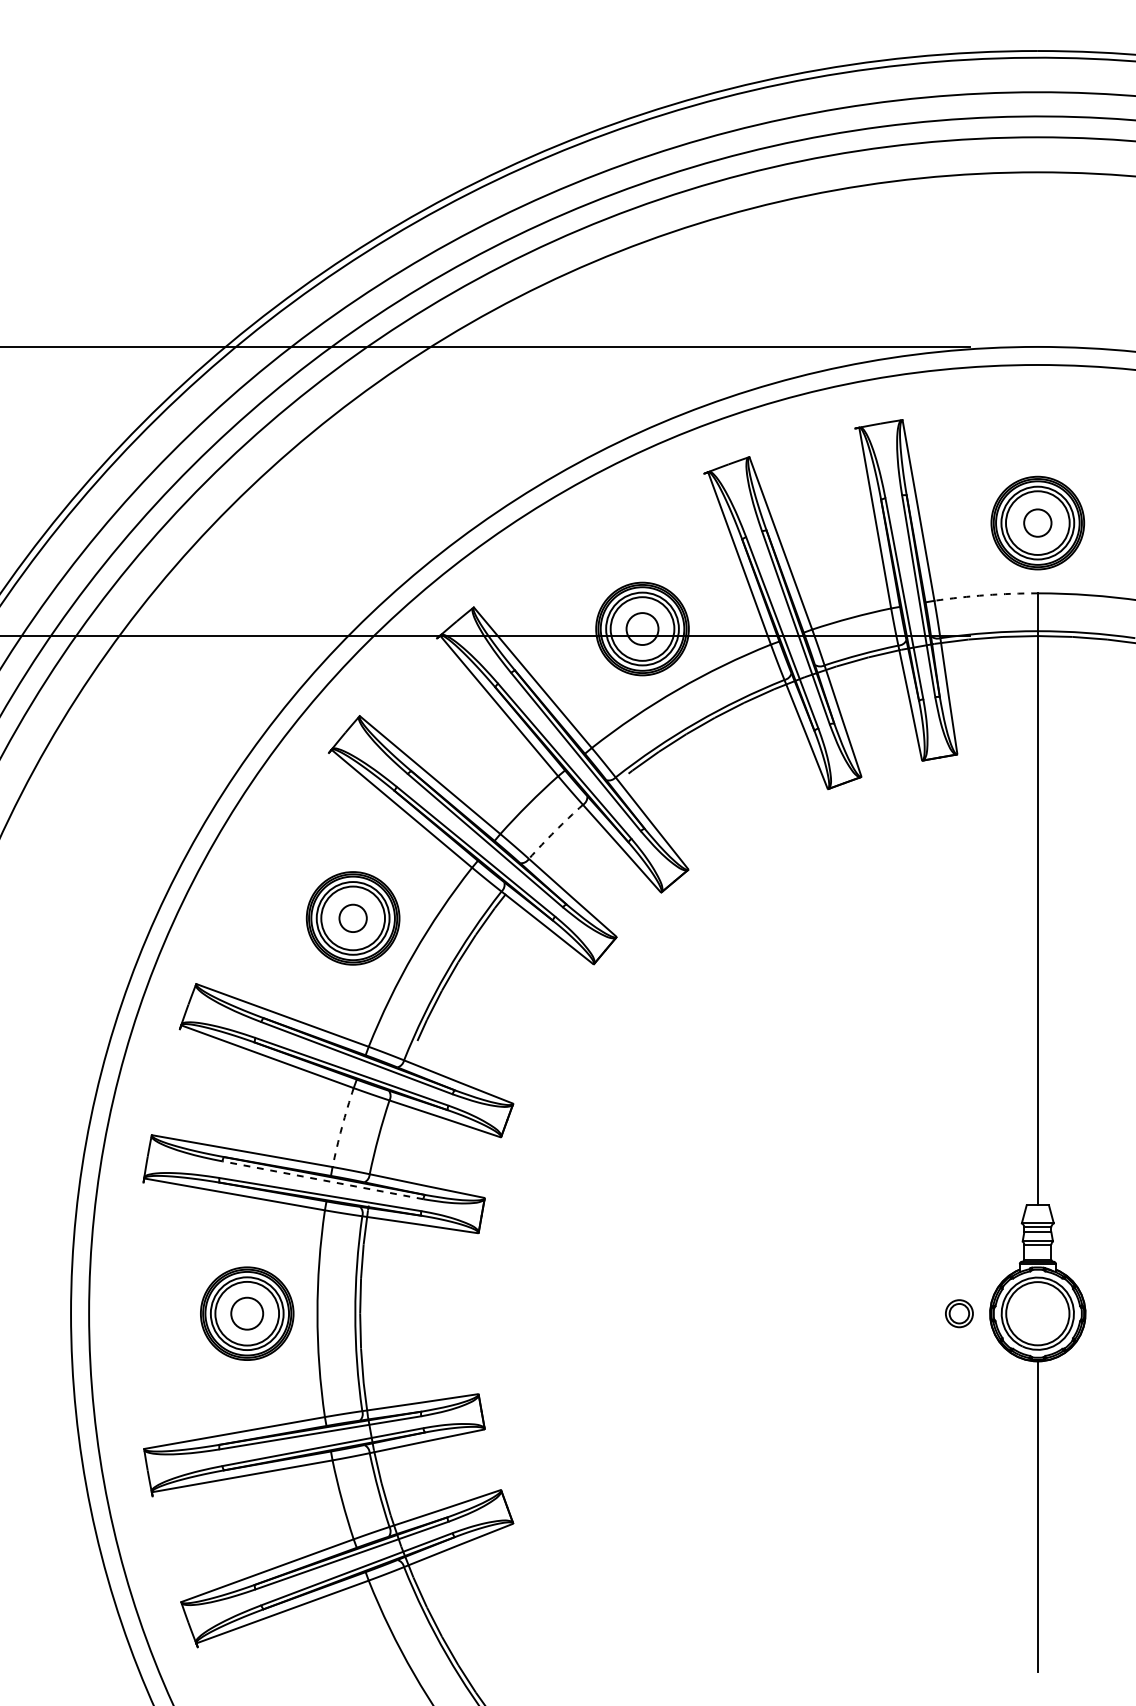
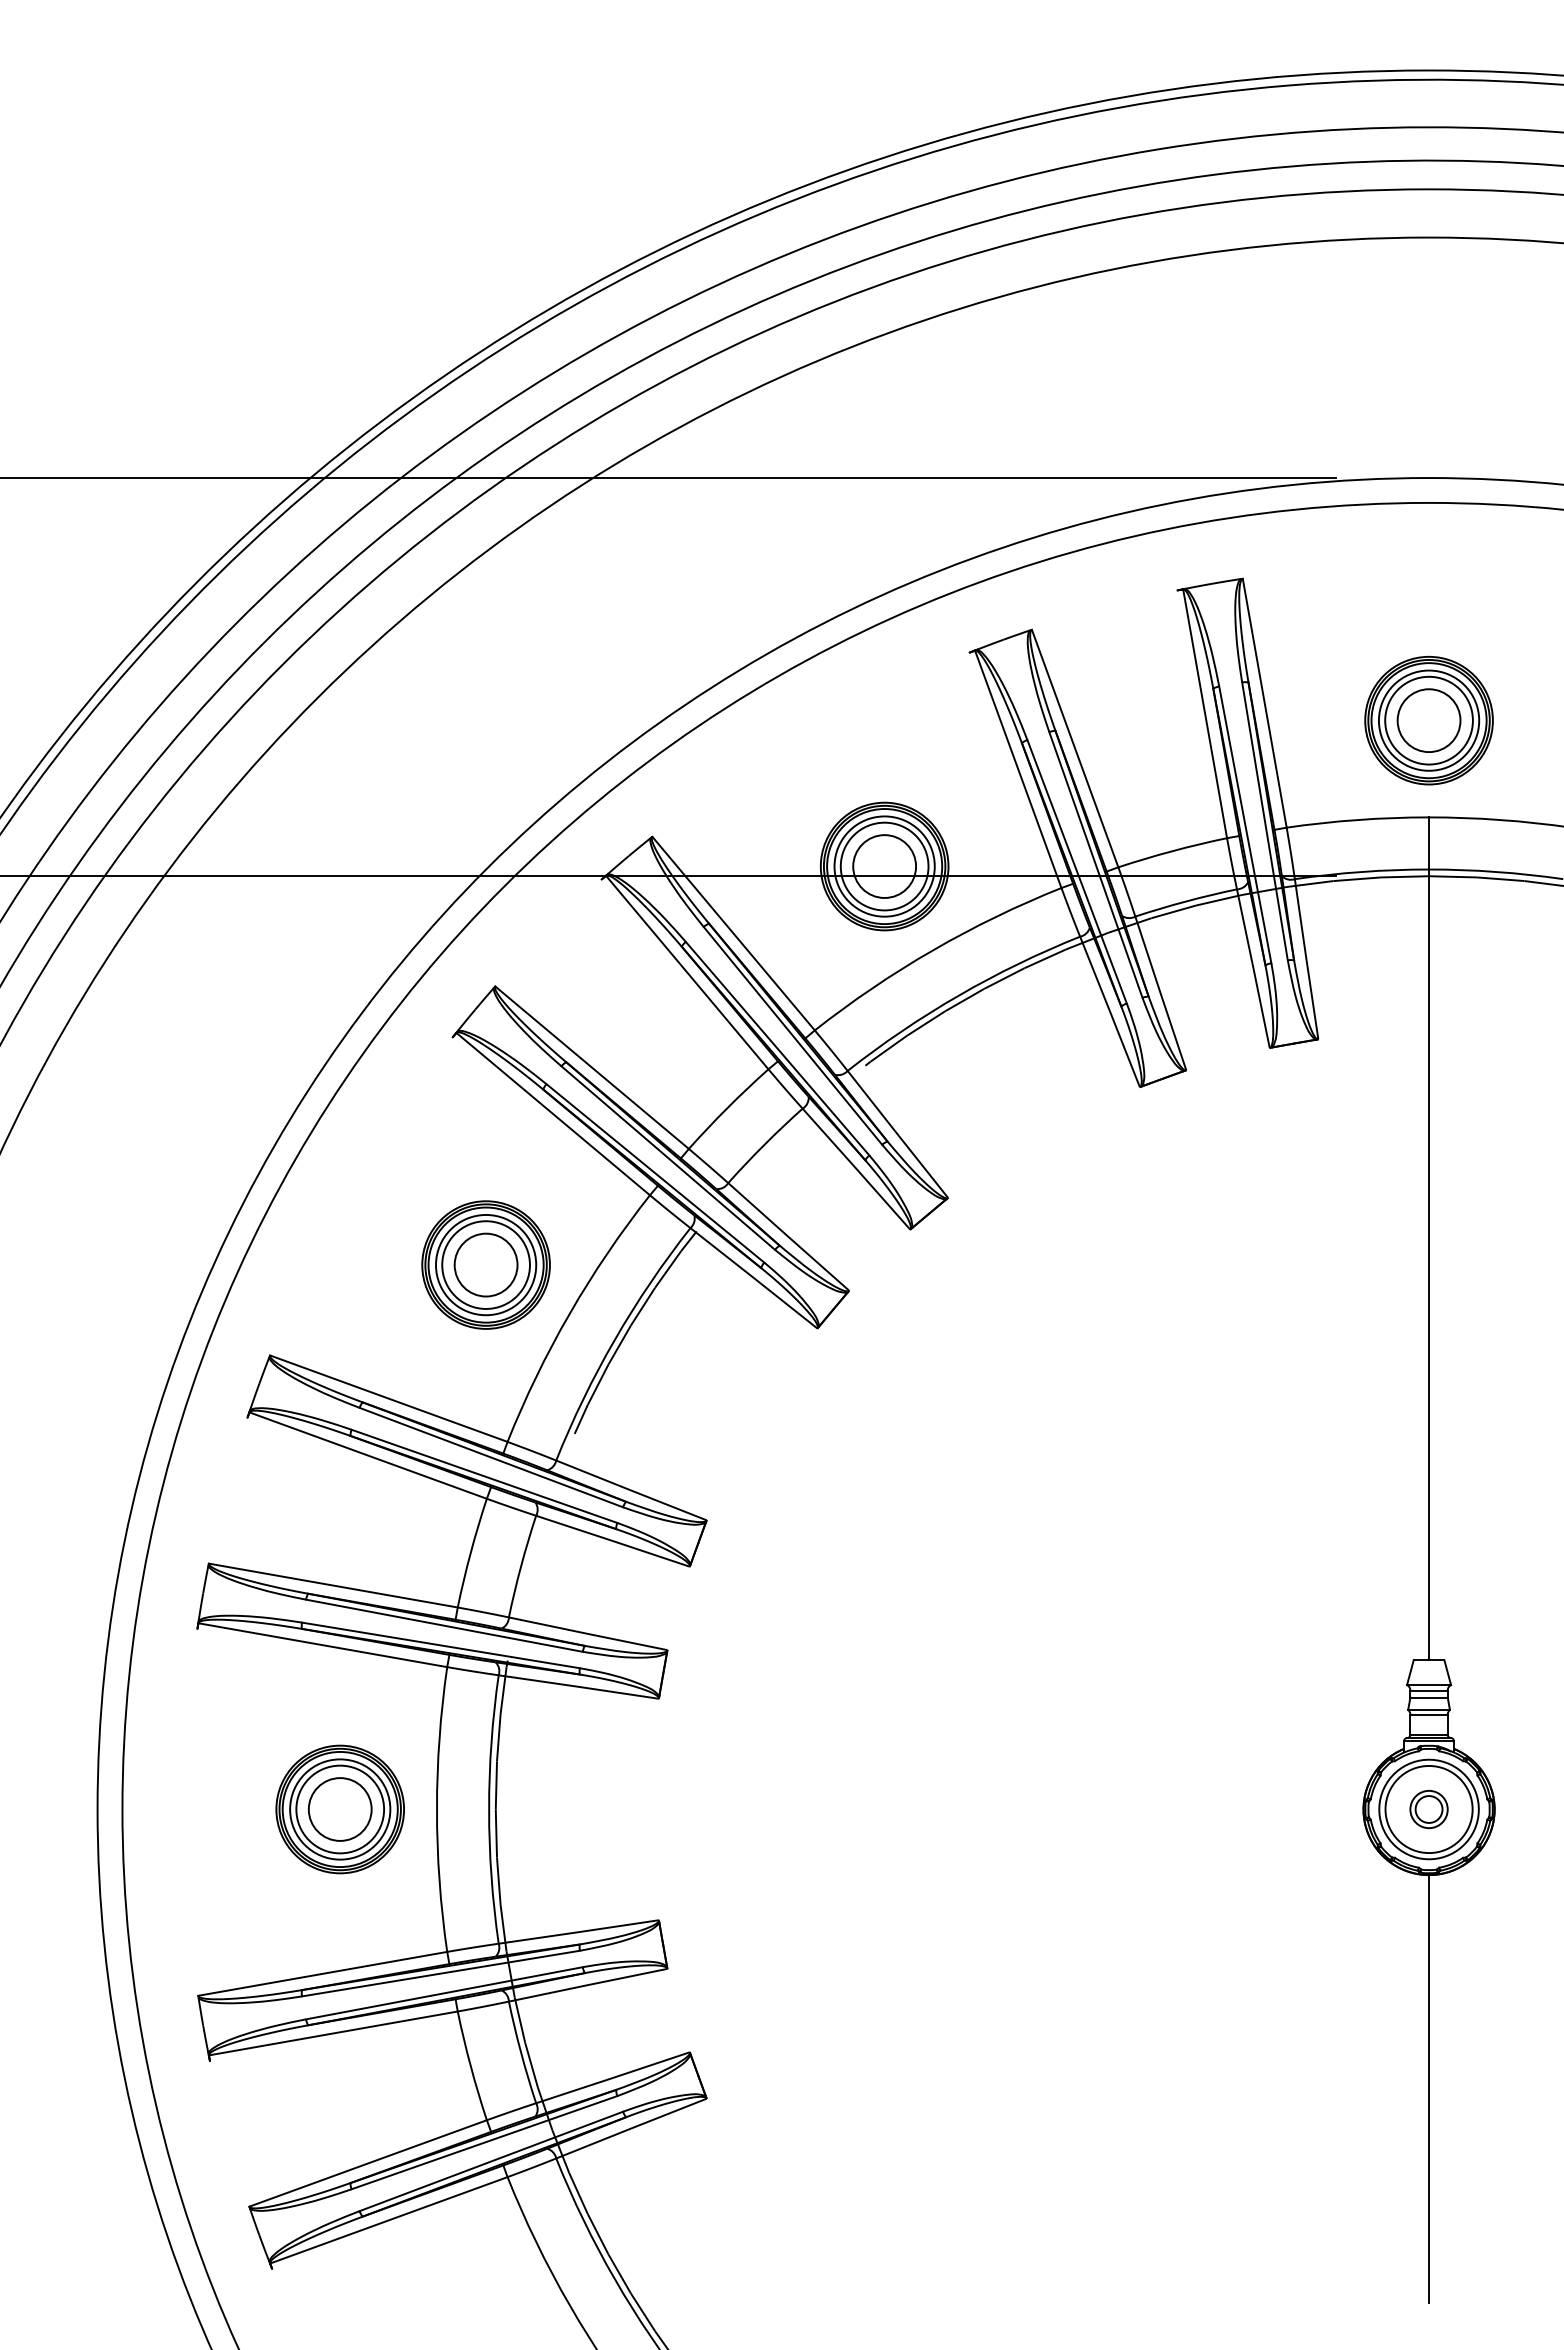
circle: (1037, 522) -> (1428, 720), size x1.67
arc: (985, 594) -> (1357, 819), dashed -> solid
circle: (642, 628) -> (884, 866), size x1.43
arc: (555, 830) -> (764, 1144), dashed -> solid
circle: (352, 917) -> (485, 1264), size x1.67
arc: (341, 1127) -> (470, 1552), dashed -> solid
line: (322, 1180) -> (444, 1625), dashed -> solid
circle: (246, 1313) -> (339, 1809), size x1.43
part: (959, 1313) -> (1428, 1809), moved

